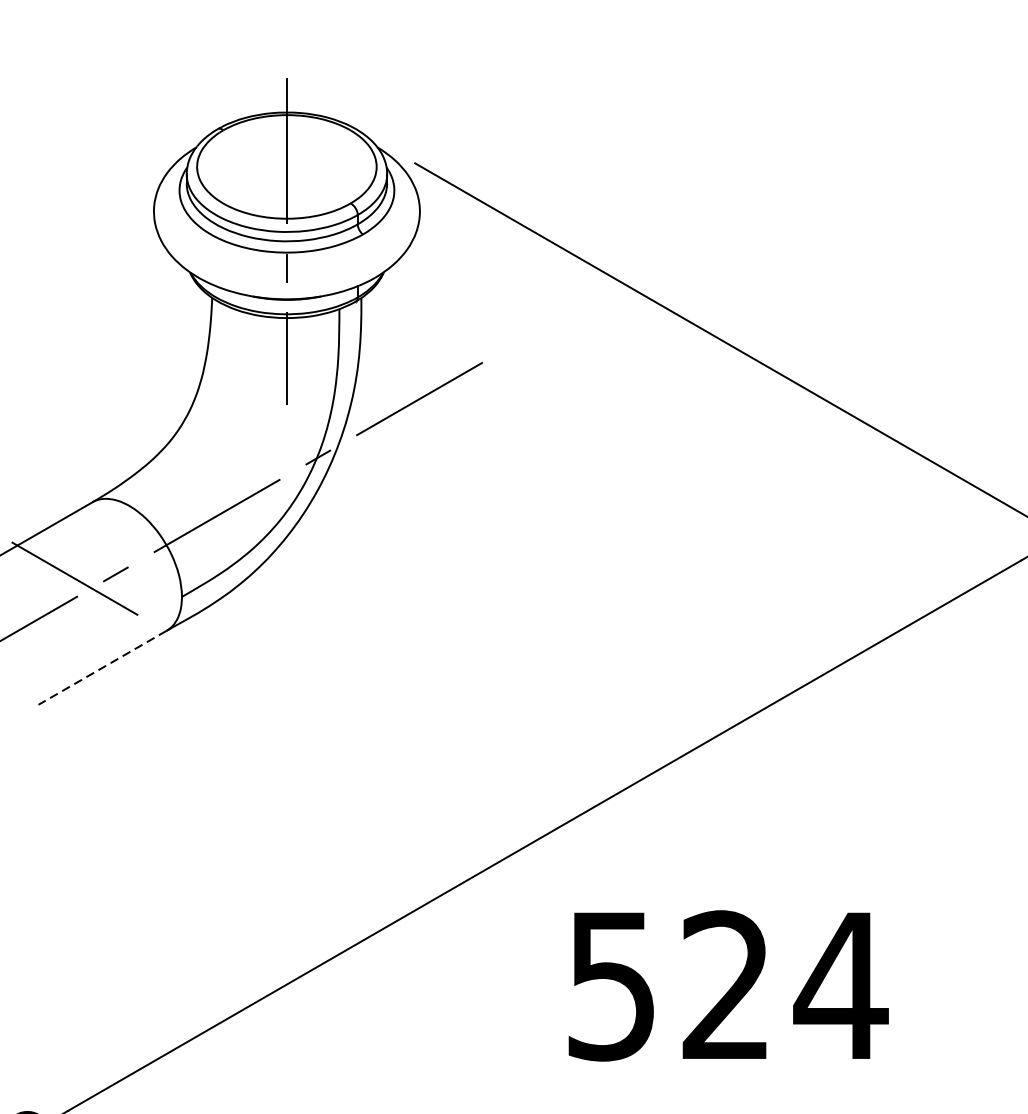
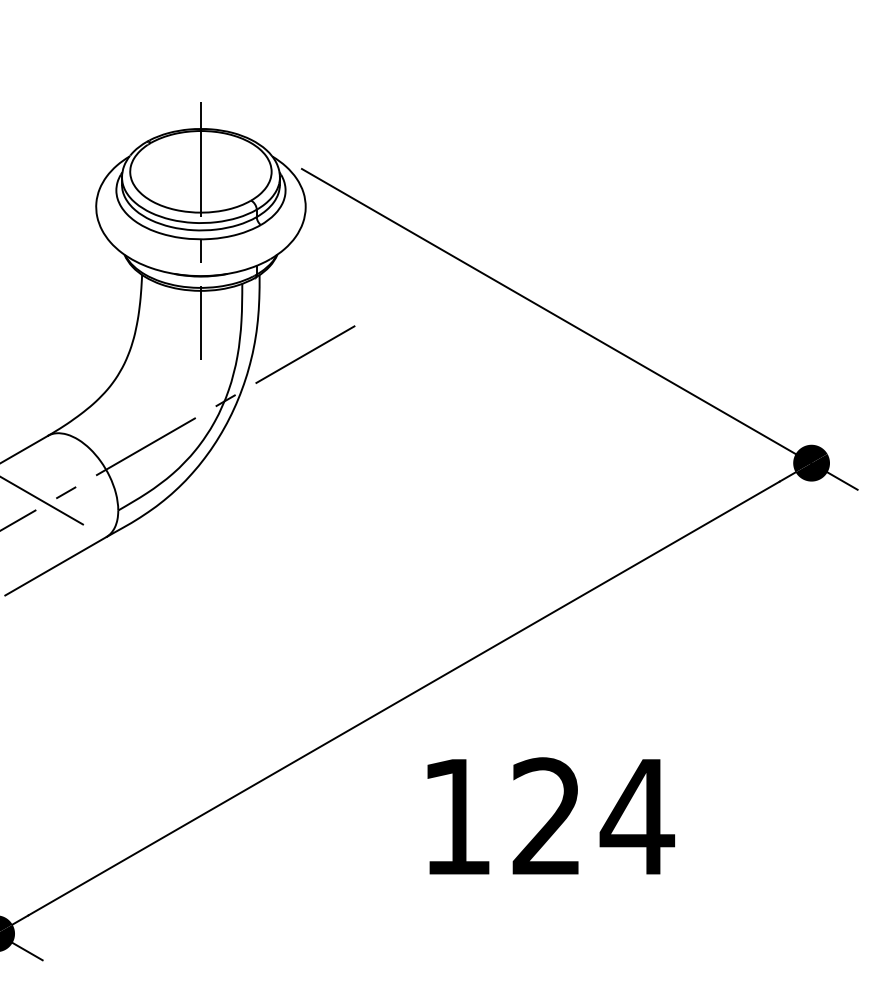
line: (102, 668) -> (55, 566), dashed -> solid
text: (611, 986) -> (456, 817), 524 -> 124

